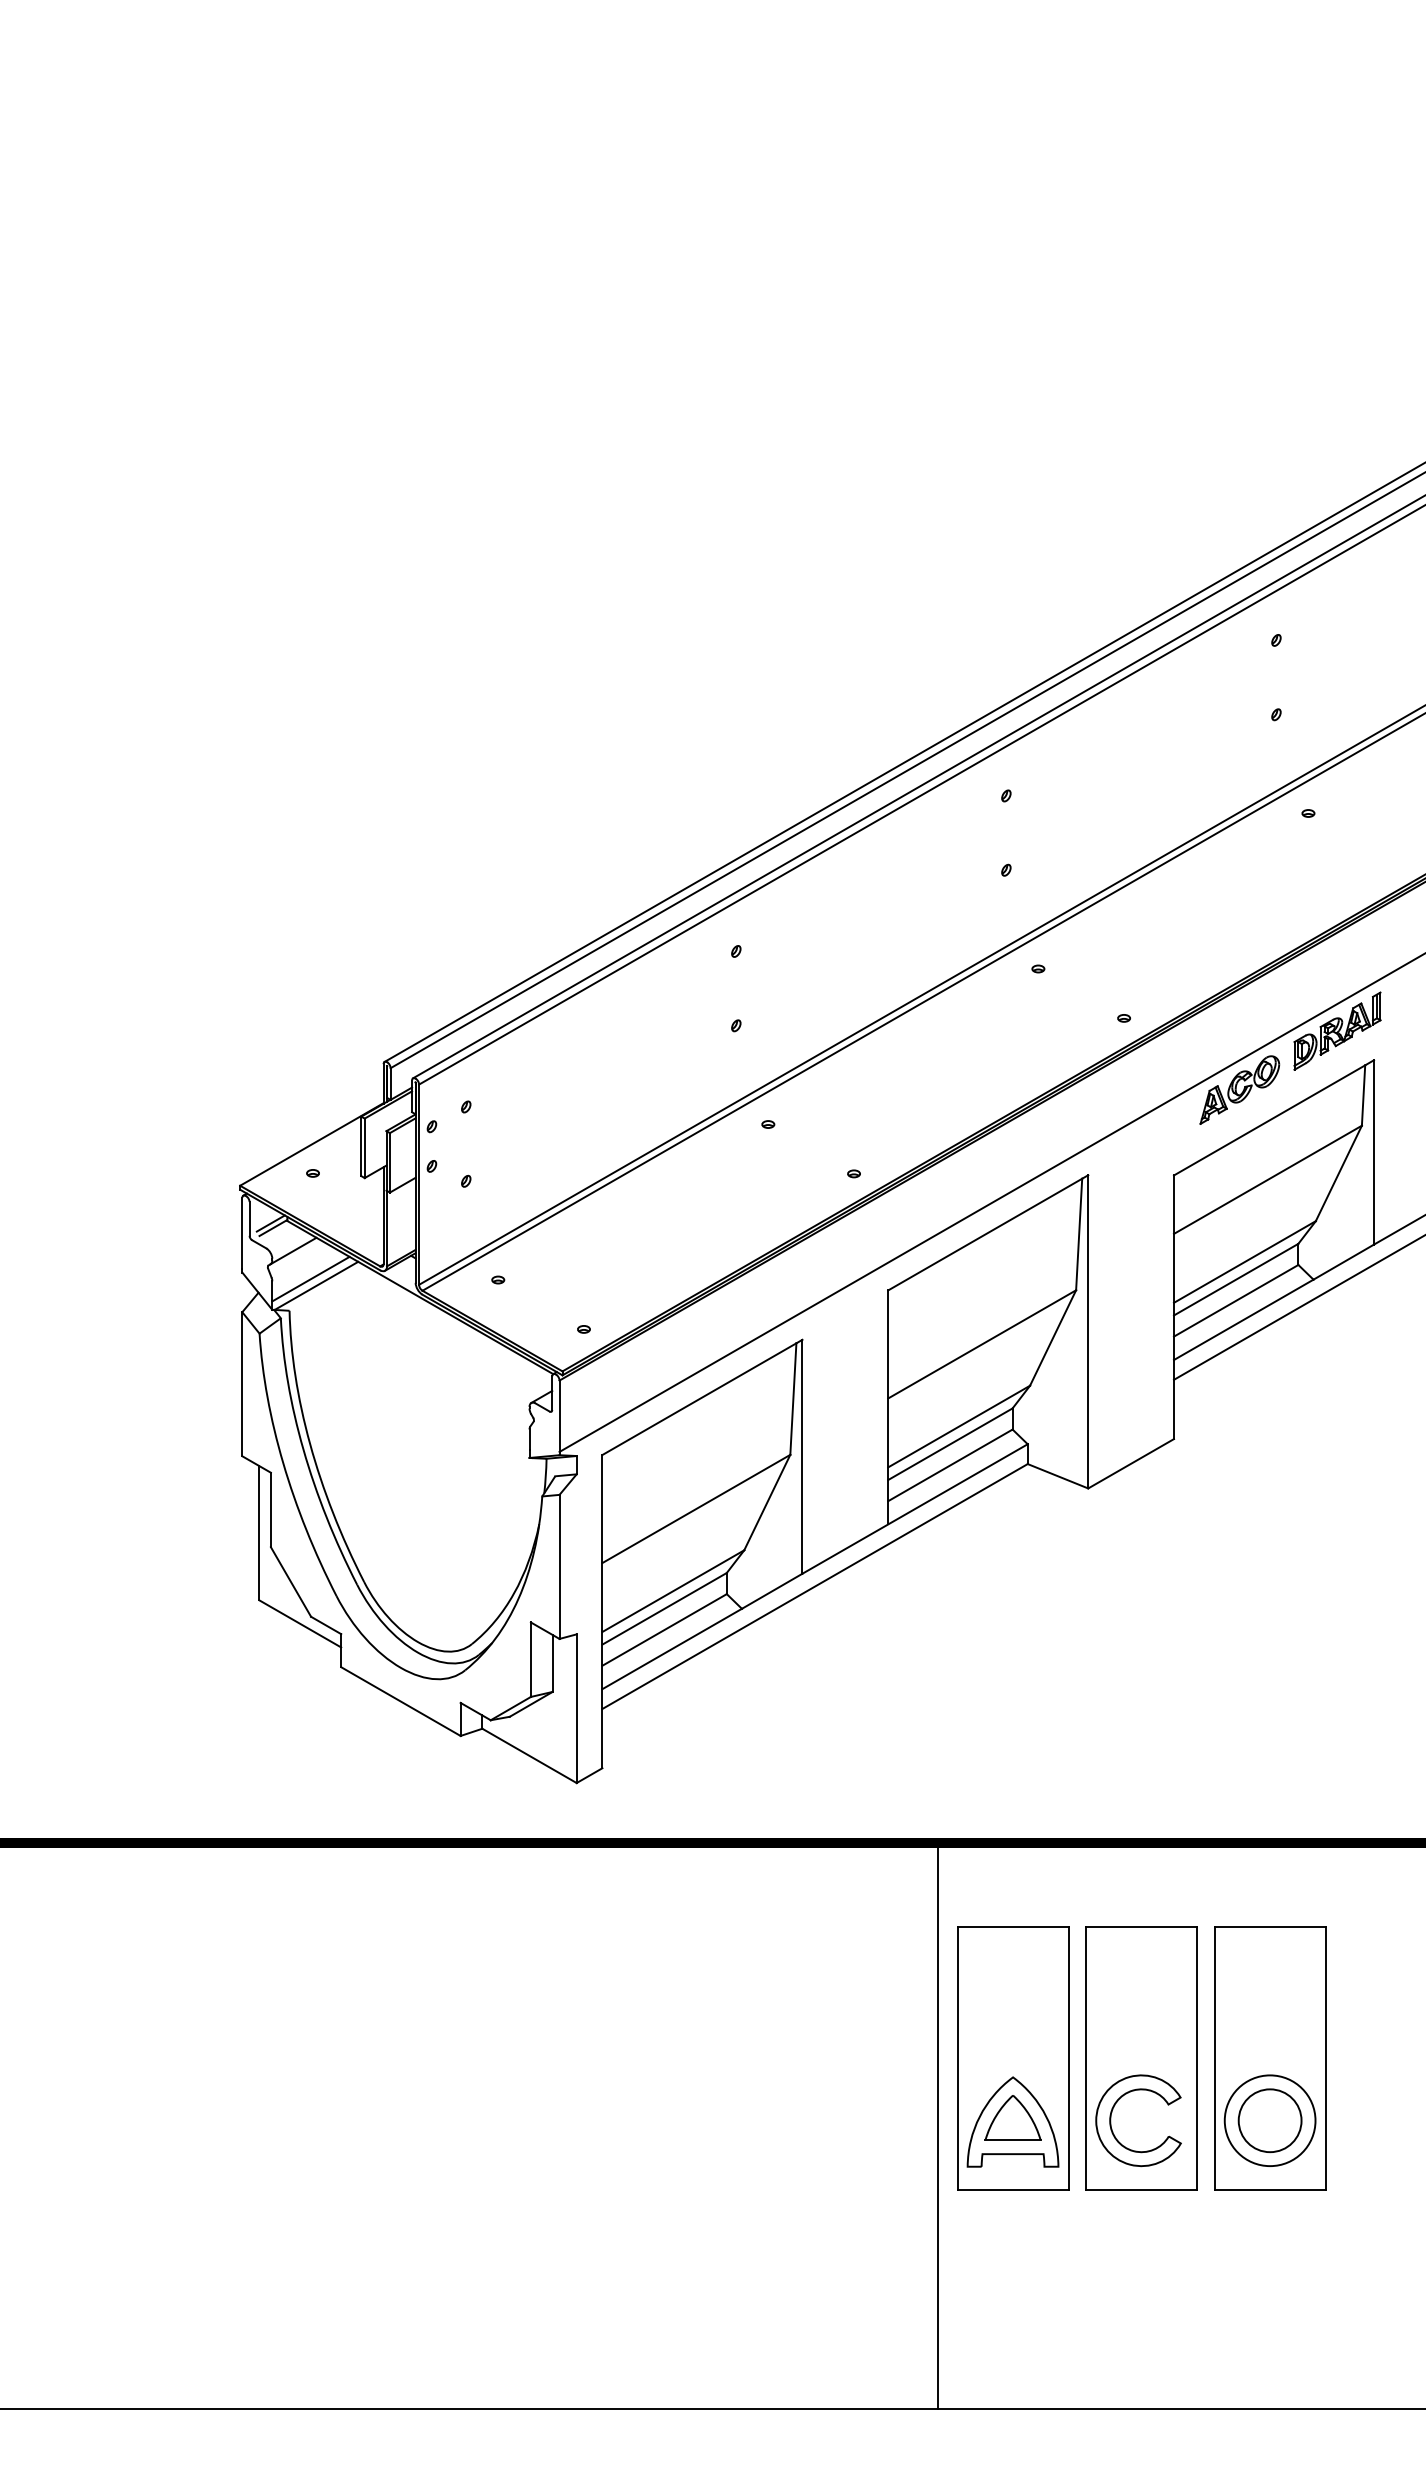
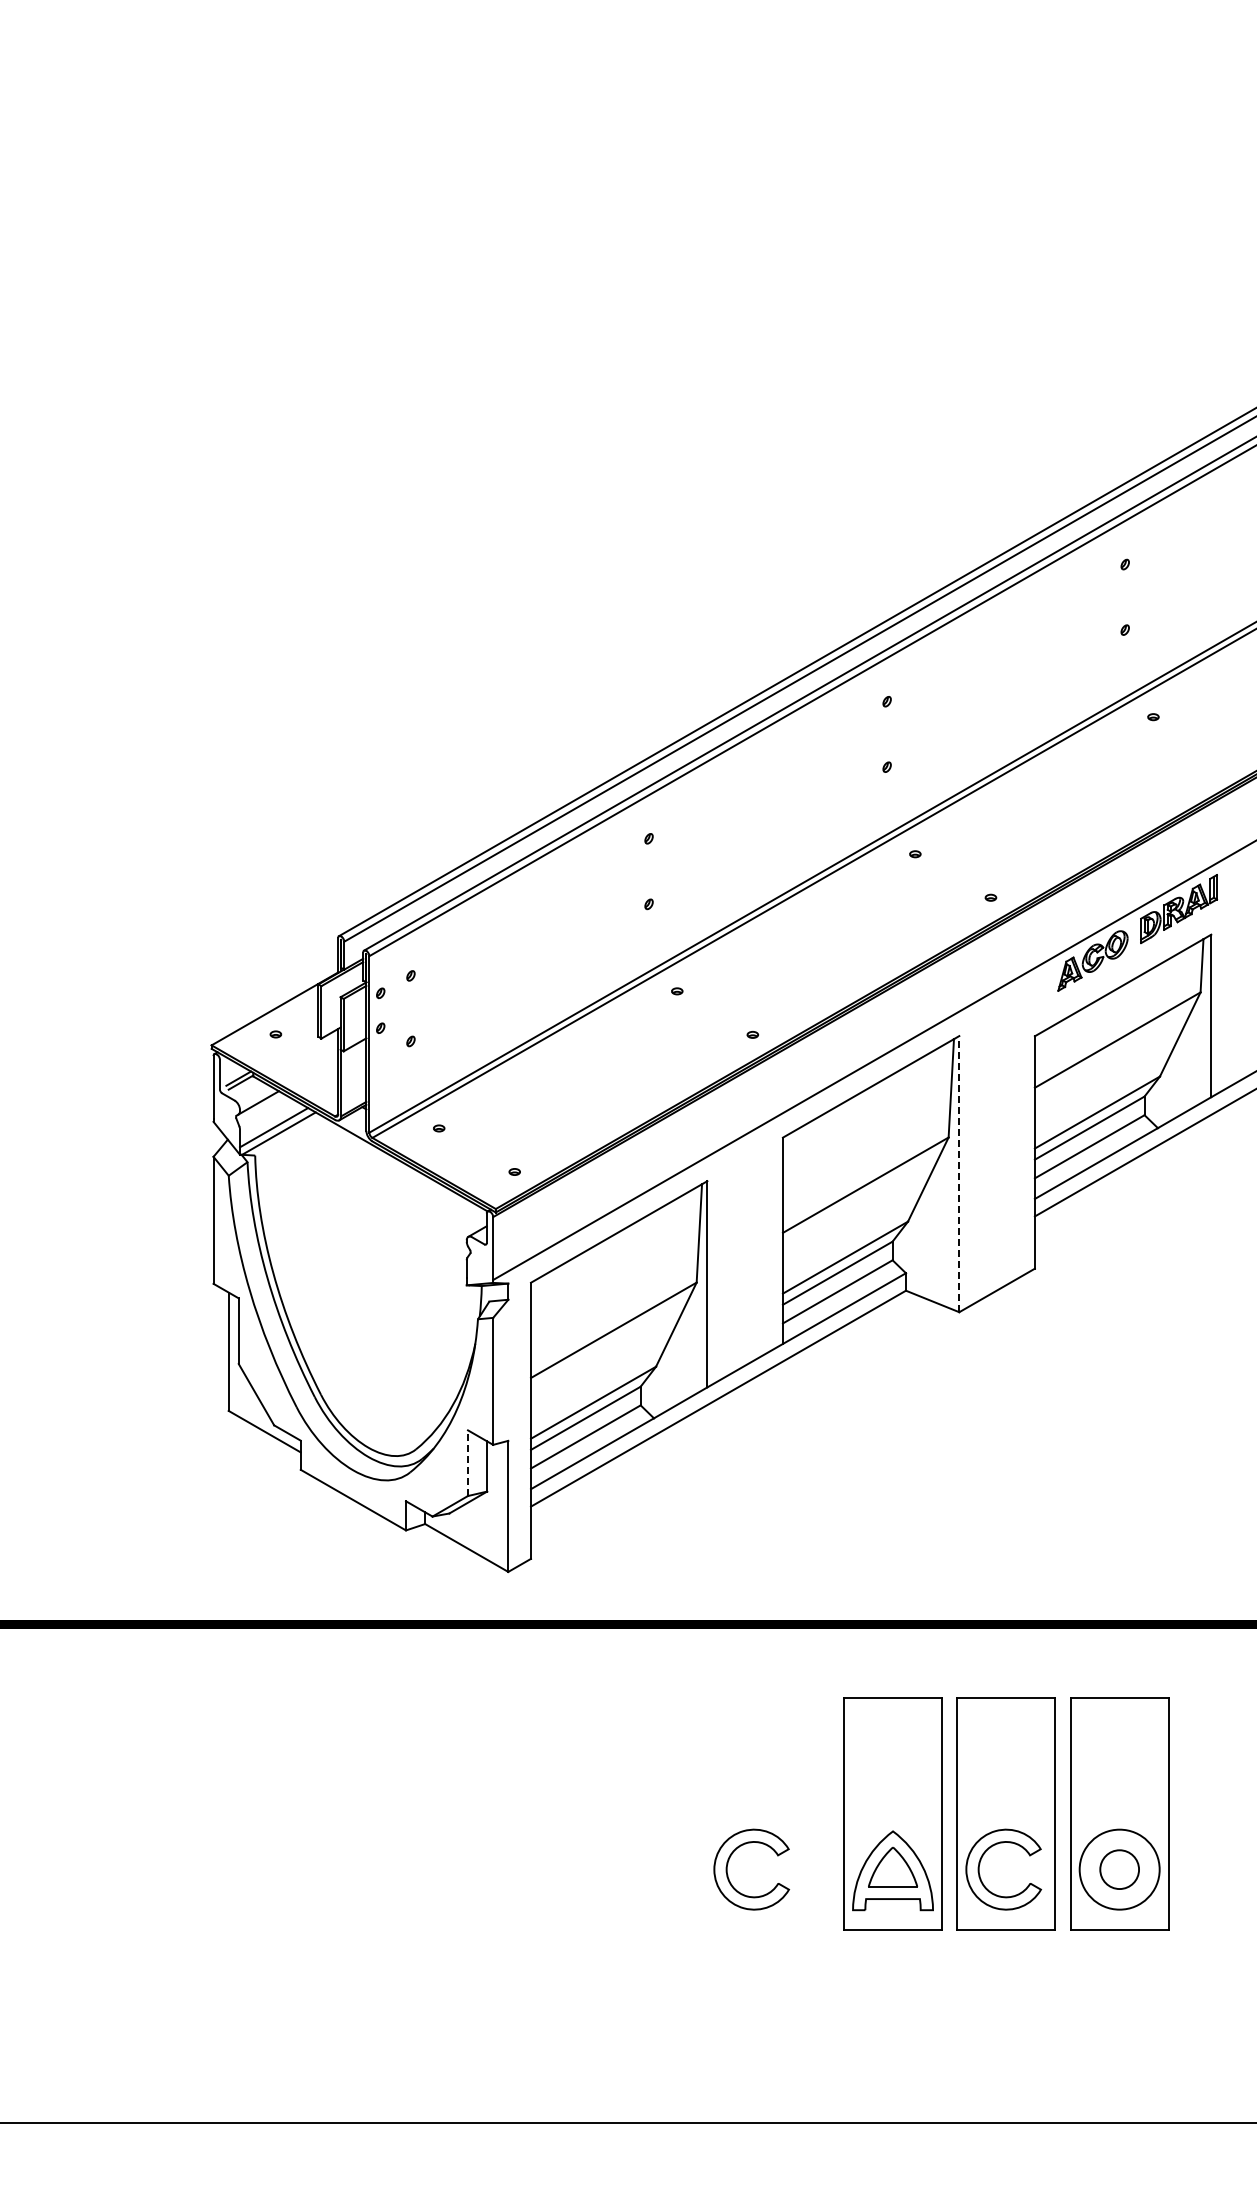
line: (1088, 1331) -> (959, 1173), solid -> dashed
line: (530, 1660) -> (467, 1463), solid -> dashed
part: (826, 2114) -> (728, 1864), added
circle: (1269, 2120) -> (1119, 1869), size x0.7
line: (938, 2125) -> (827, 1873), removed

